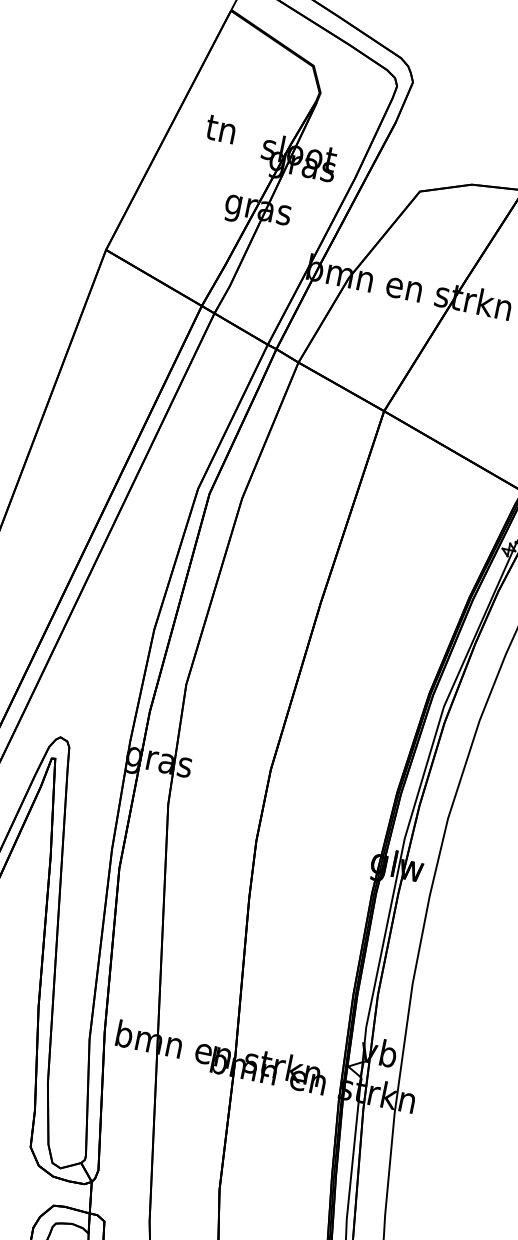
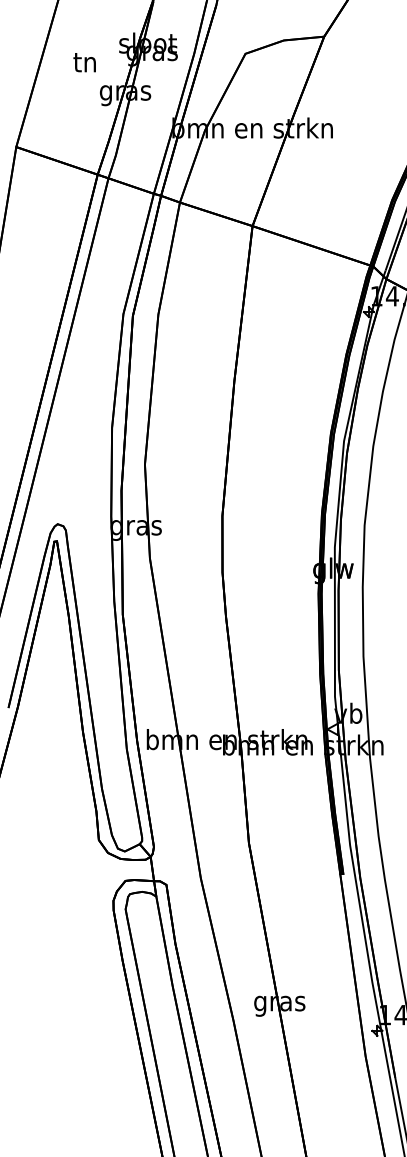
text: (220, 129) -> (84, 62), moved

